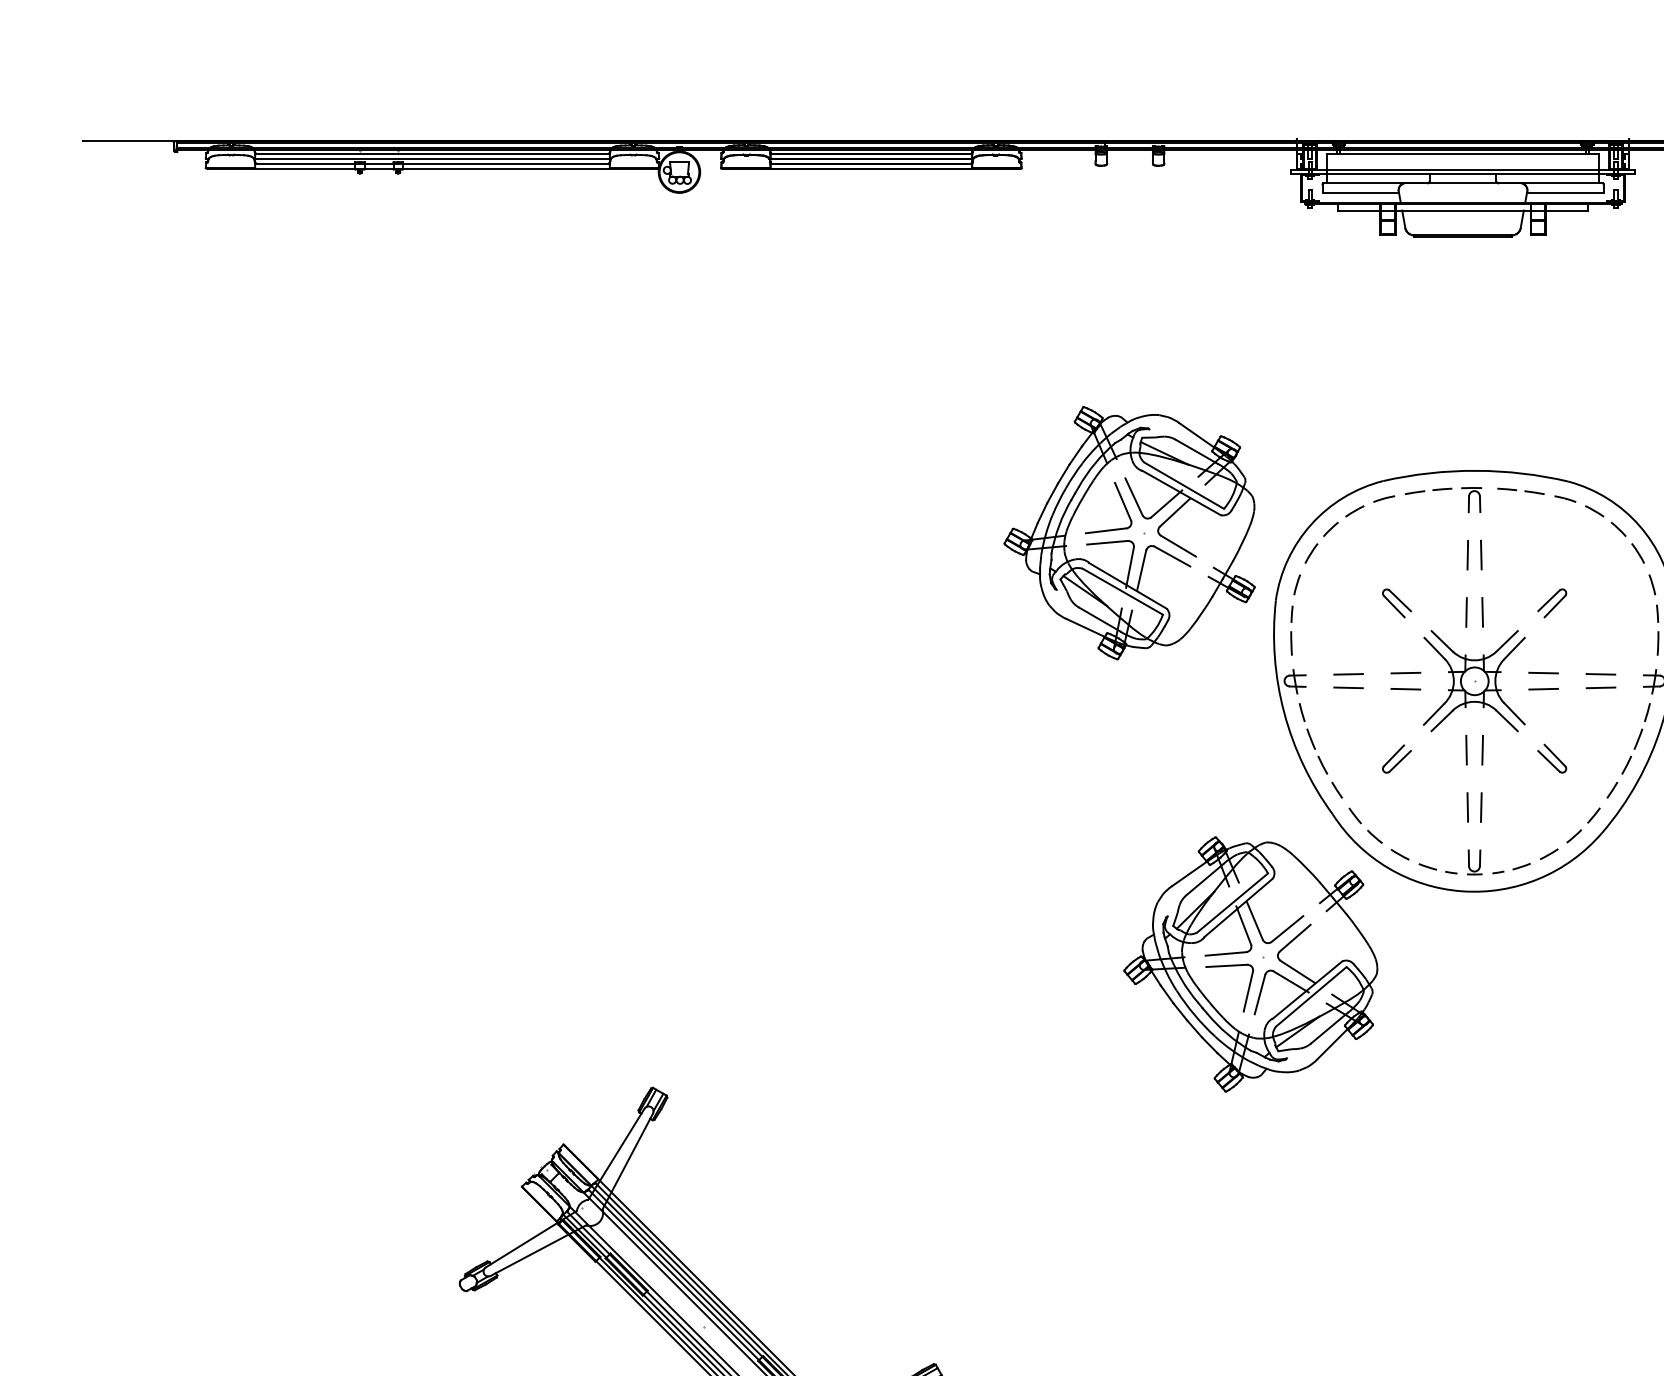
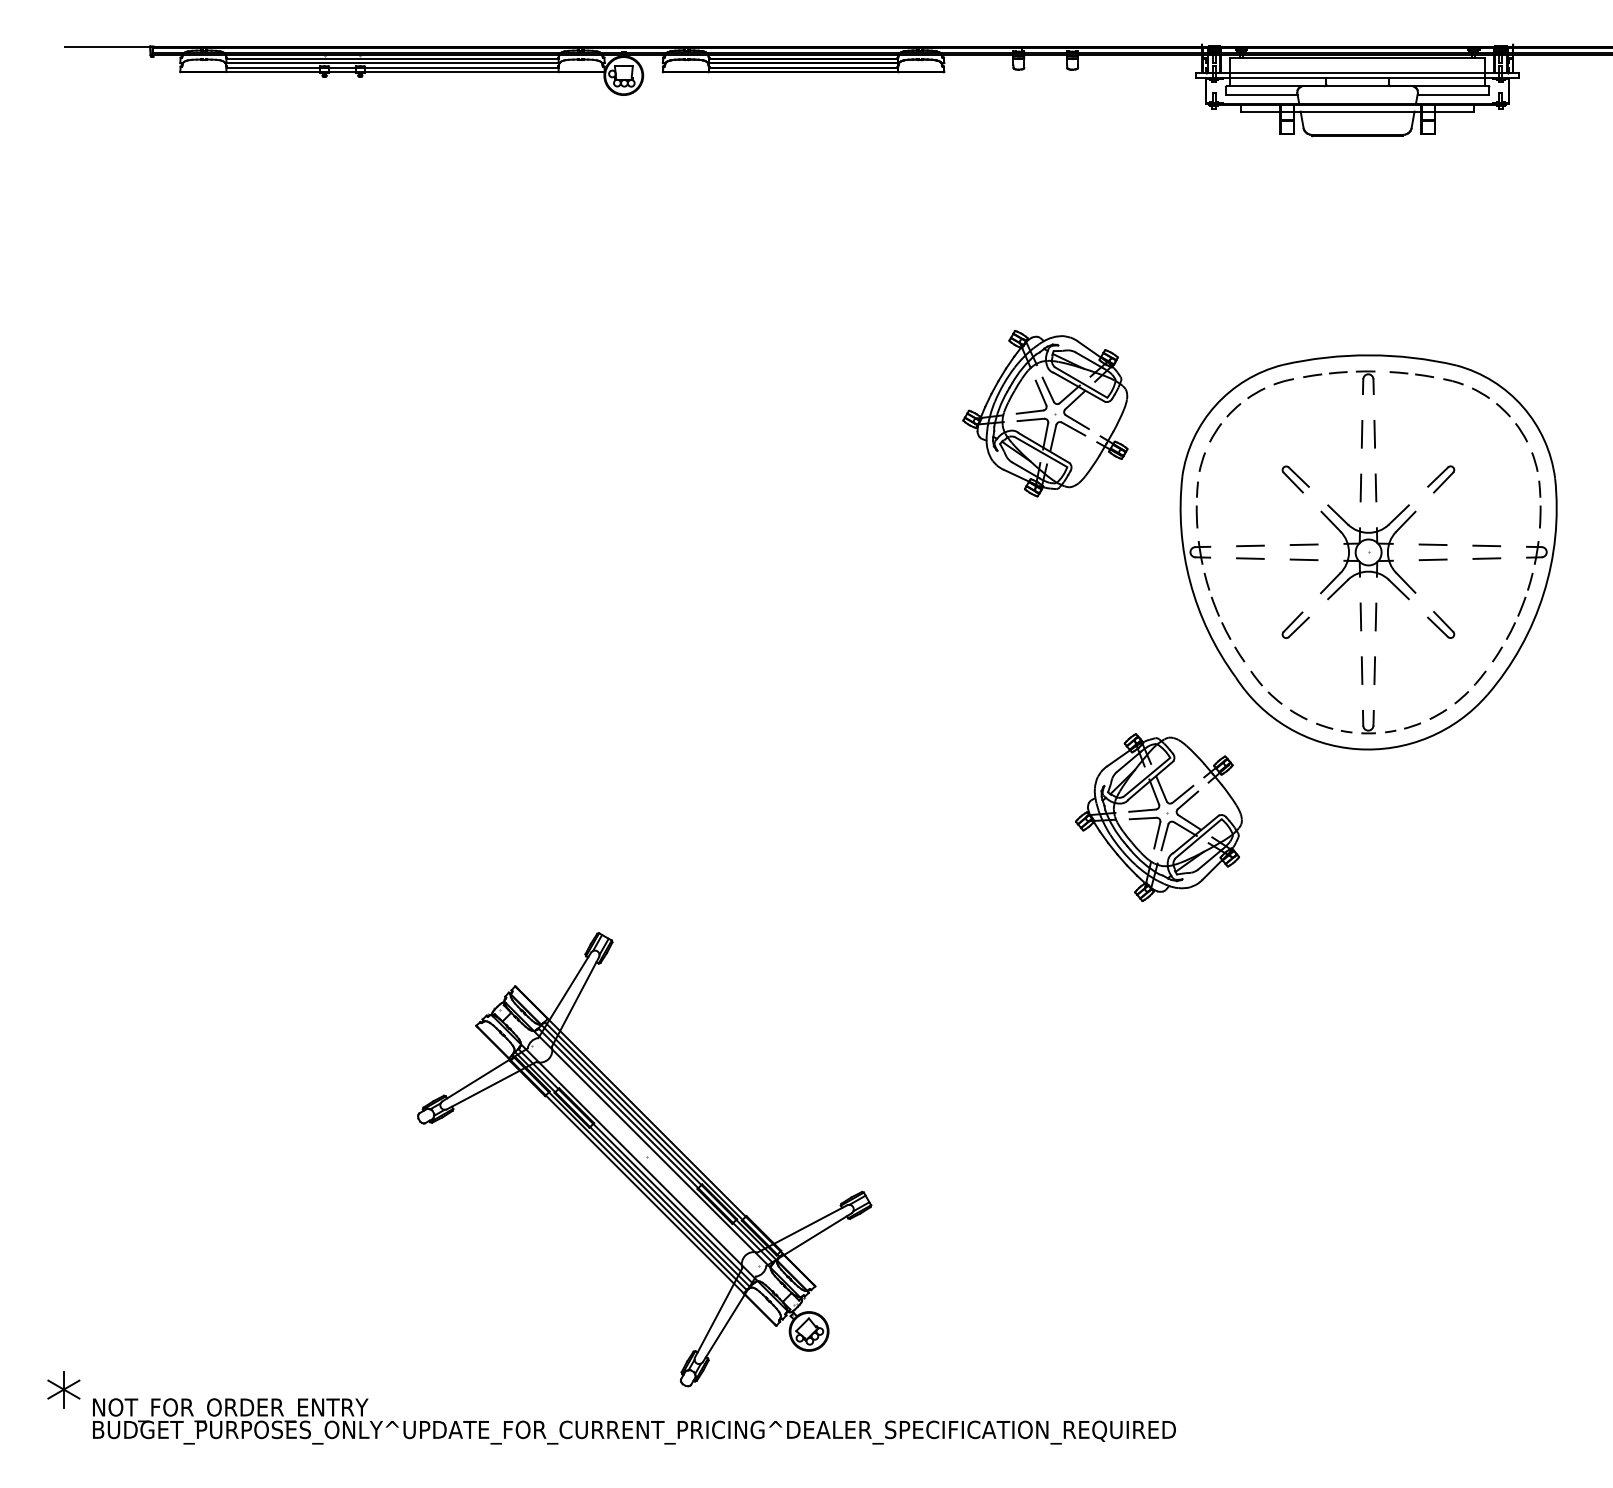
part: (1129, 532) -> (1045, 413), size x0.7
part: (1250, 964) -> (1158, 817), size x0.7

